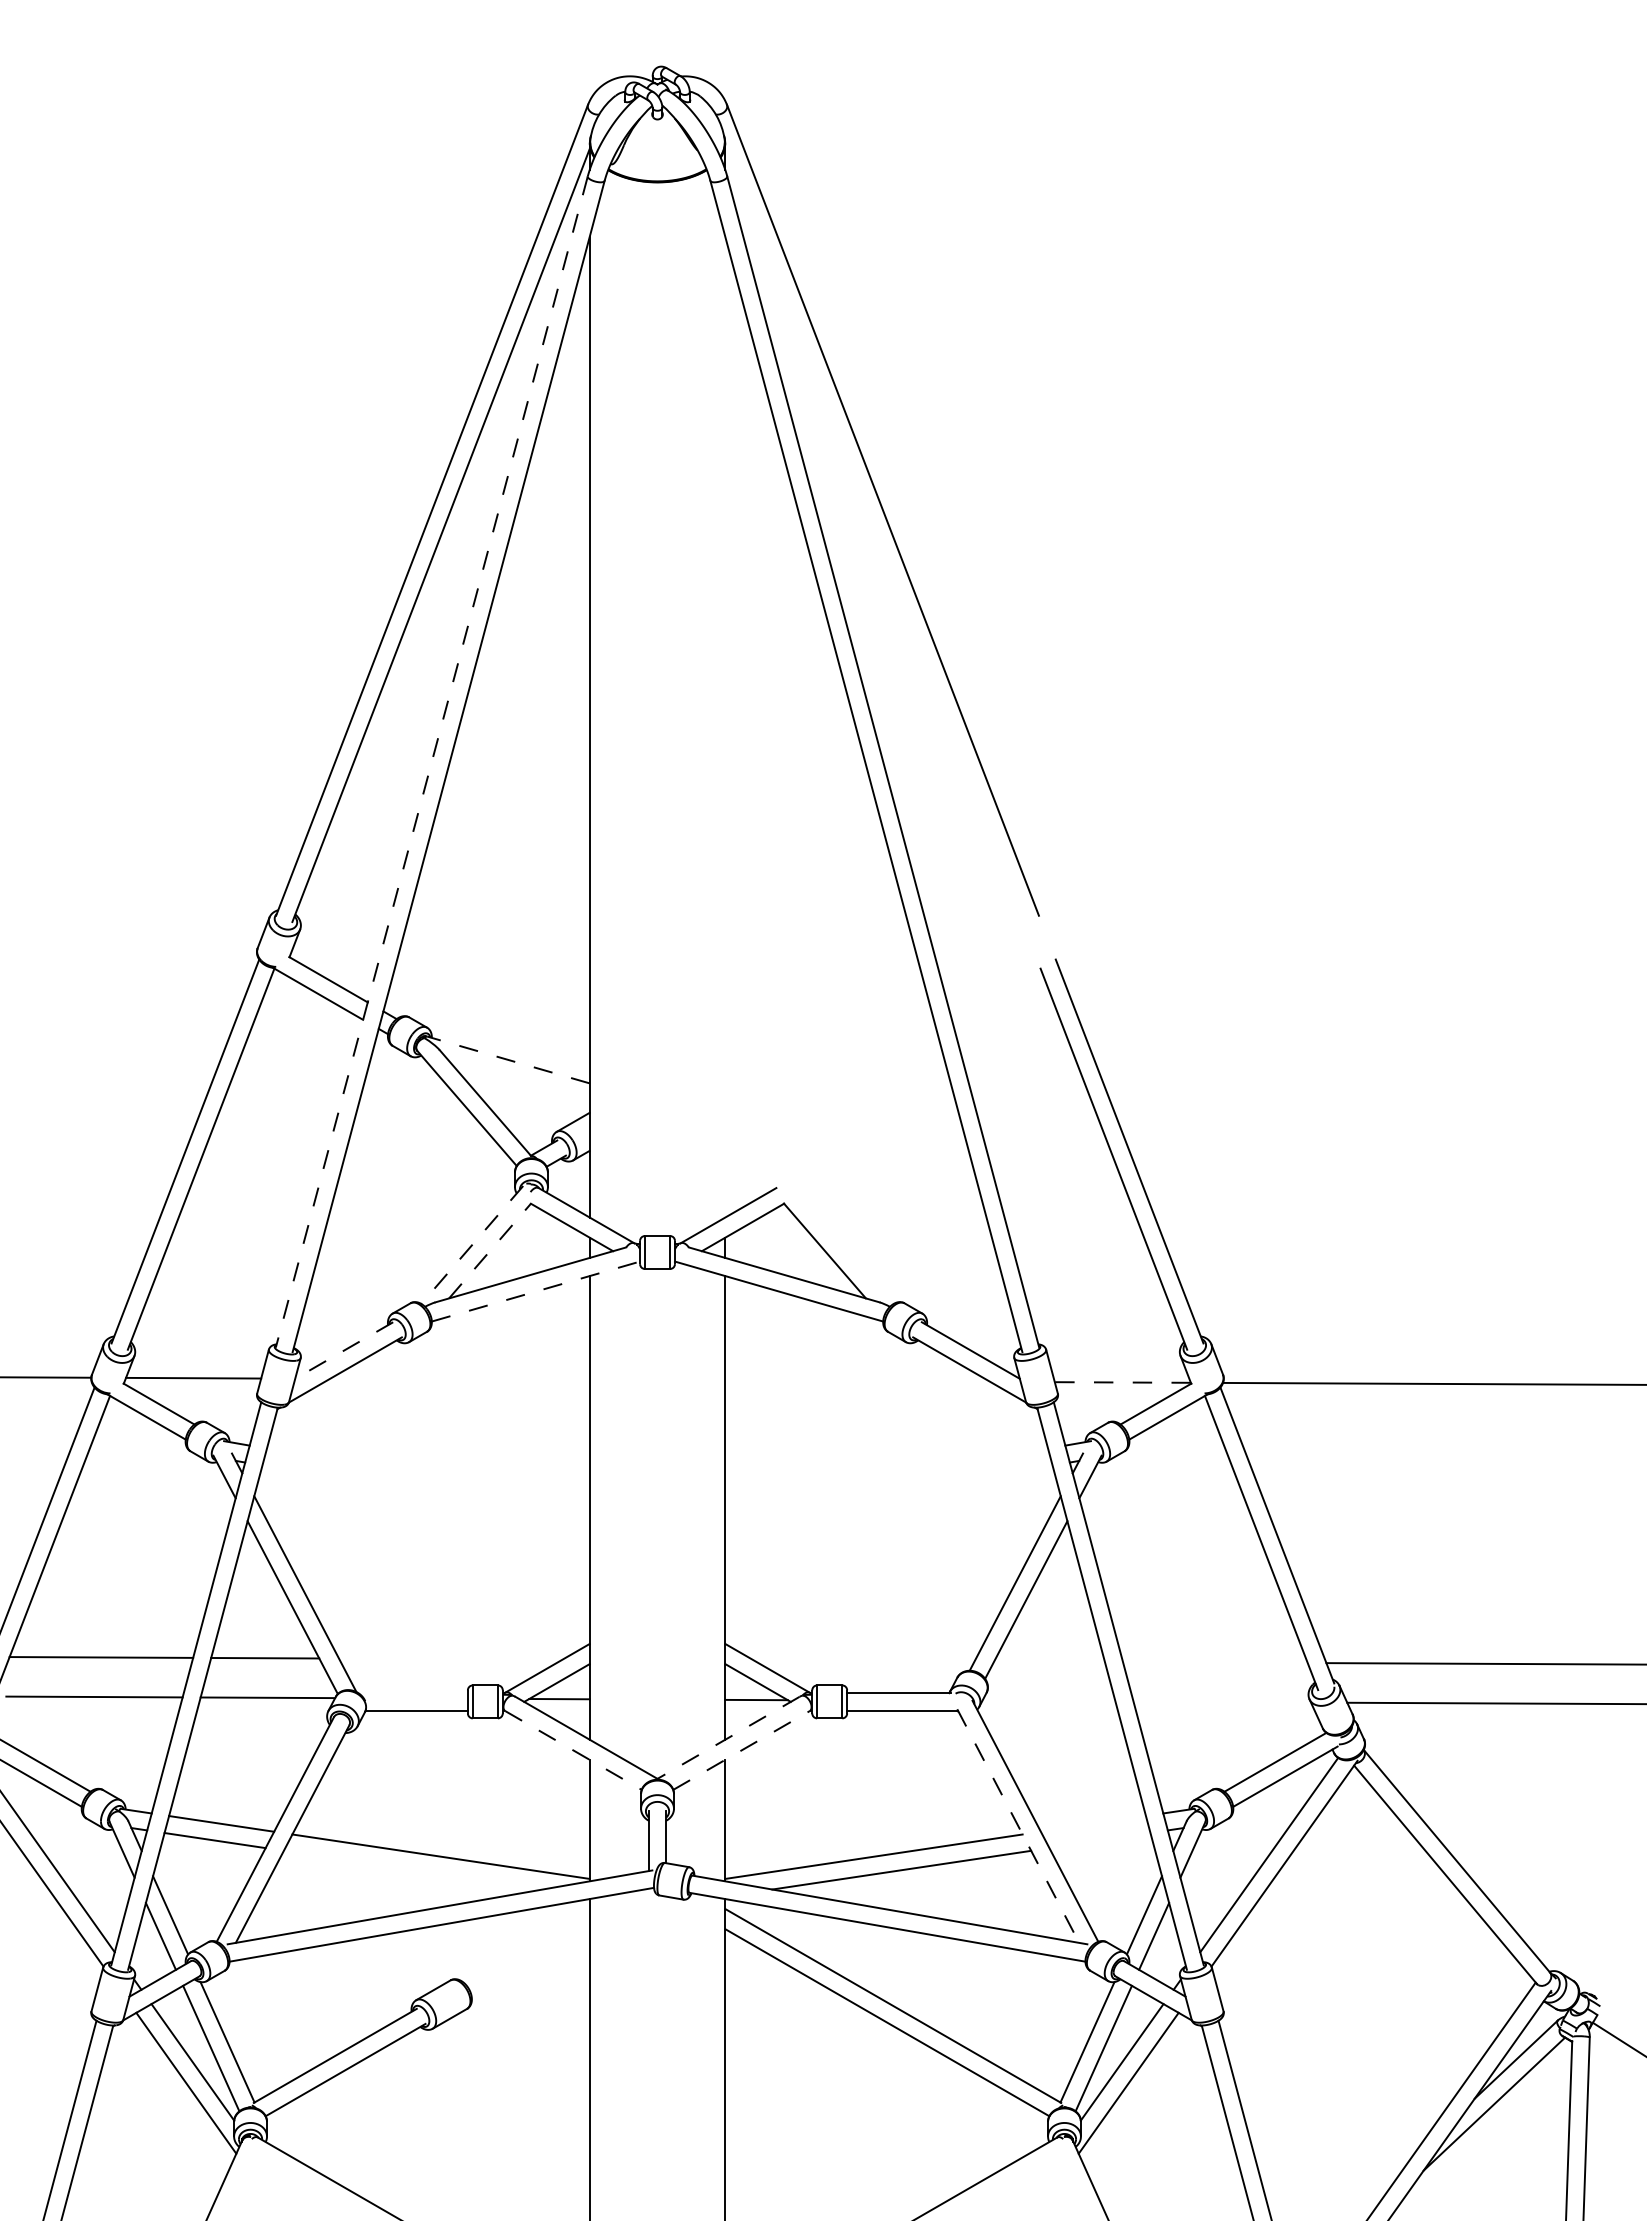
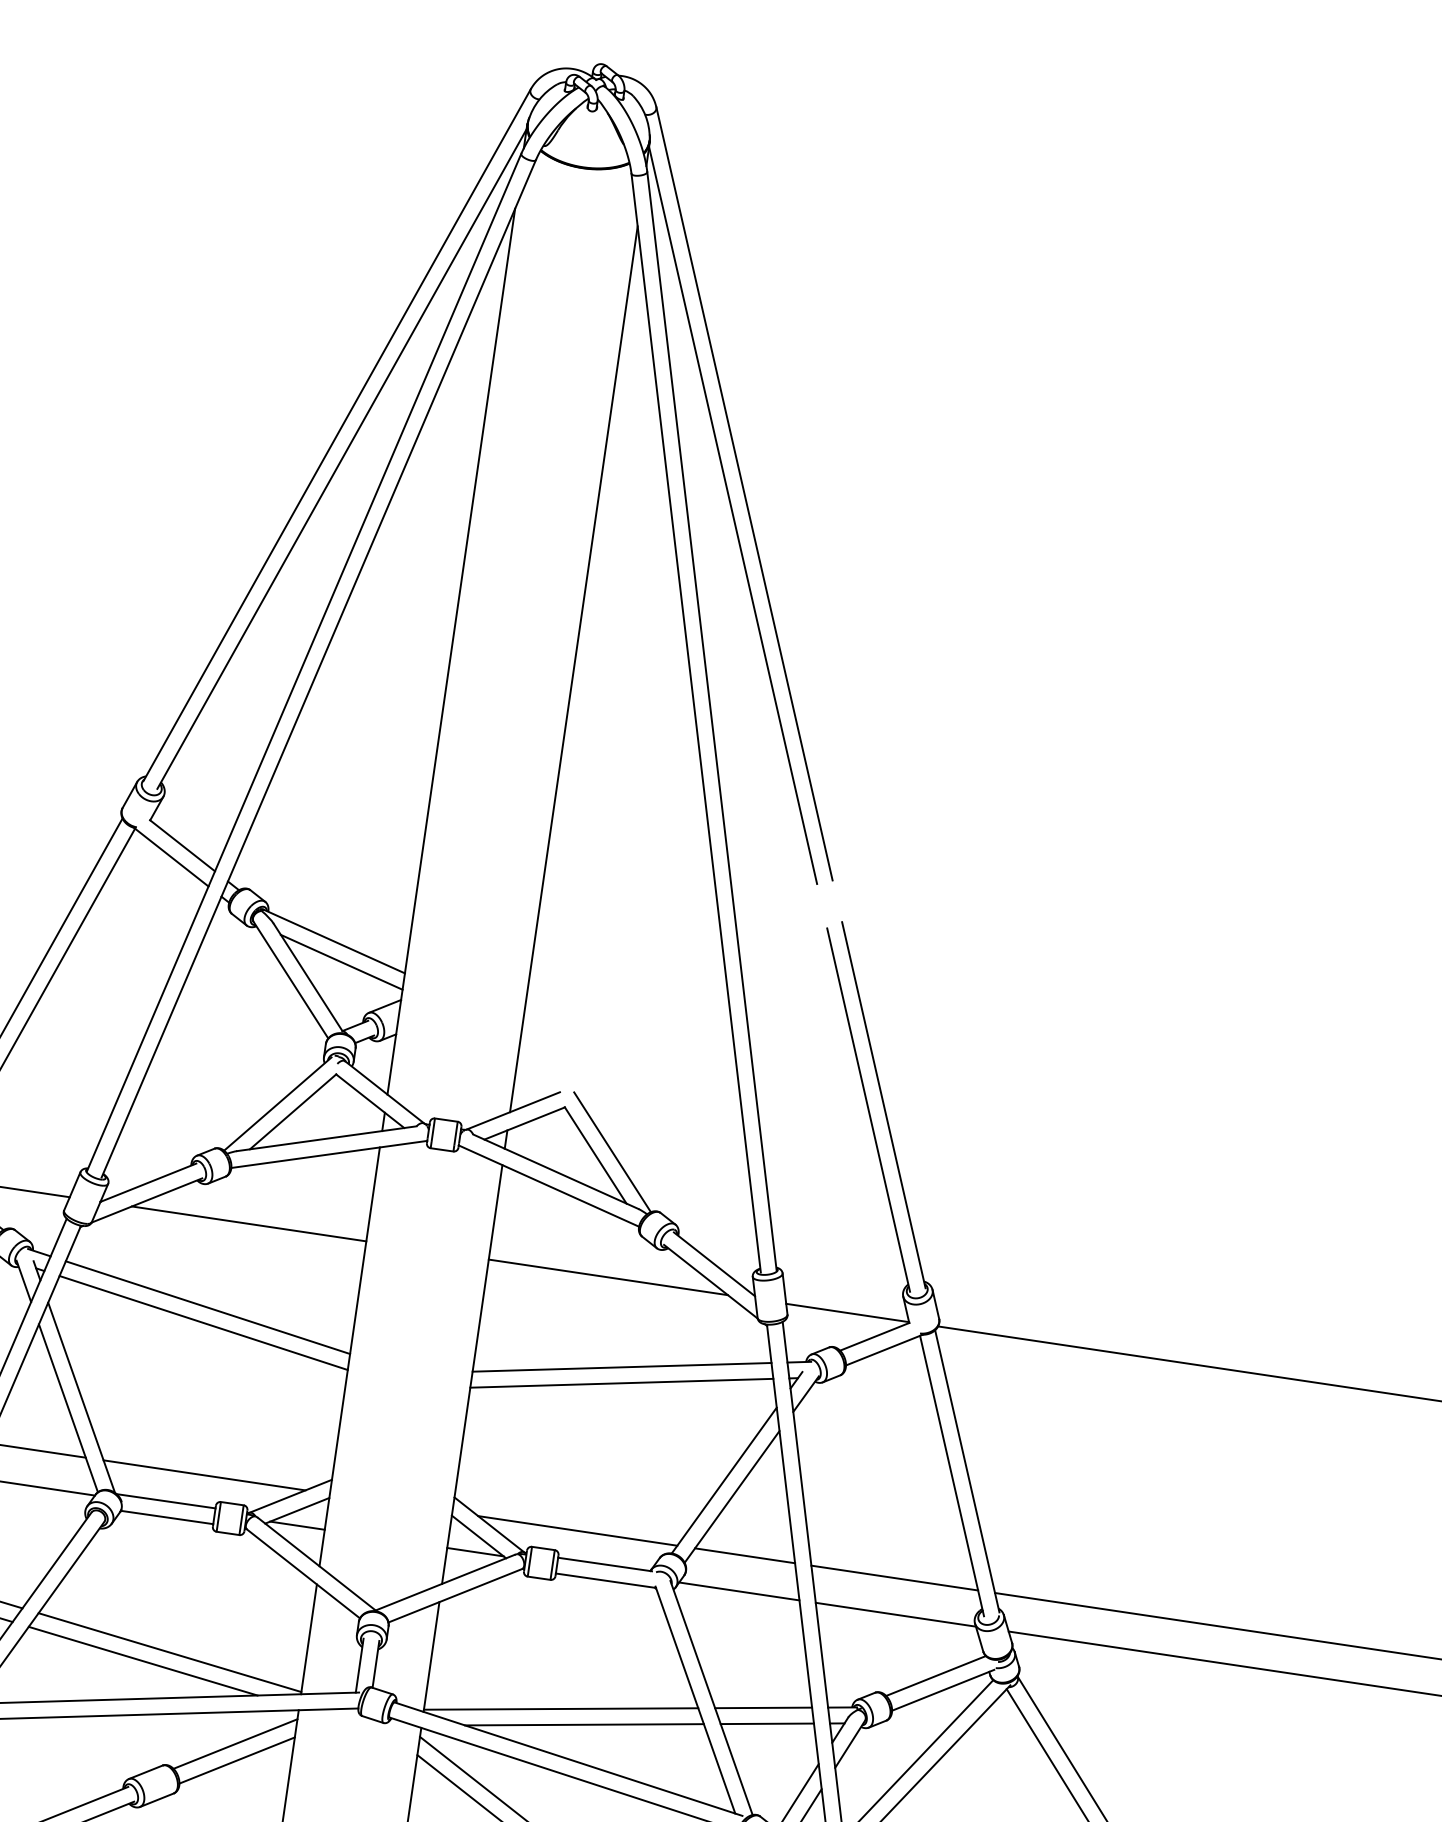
line: (873, 535) -> (732, 515), added
line: (725, 727) -> (573, 669), added
line: (431, 762) -> (303, 662), dashed -> solid
line: (508, 1059) -> (334, 941), dashed -> solid
line: (519, 1081) -> (341, 962), added
line: (472, 1244) -> (278, 1103), dashed -> solid
line: (842, 1244) -> (612, 1151), added
line: (490, 1250) -> (293, 1111), dashed -> solid
line: (536, 1291) -> (329, 1154), dashed -> solid
line: (344, 1350) -> (148, 1182), dashed -> solid
line: (459, 1379) -> (248, 1223), added
line: (857, 1380) -> (608, 1276), added
line: (1122, 1382) -> (847, 1312), dashed -> solid
line: (427, 1476) -> (207, 1307), added
line: (886, 1476) -> (621, 1367), added
line: (425, 1493) -> (203, 1322), added
line: (888, 1493) -> (621, 1382), added
line: (450, 1658) -> (204, 1474), added
line: (863, 1660) -> (577, 1530), added
line: (1049, 1661) -> (745, 1555), added
line: (1215, 1662) -> (894, 1577), added
line: (412, 1693) -> (165, 1501), added
line: (1048, 1701) -> (738, 1591), added
line: (1221, 1701) -> (895, 1614), added
line: (728, 1737) -> (445, 1582), dashed -> solid
line: (573, 1750) -> (303, 1573), dashed -> solid
line: (741, 1750) -> (455, 1595), dashed -> solid
line: (1092, 1823) -> (762, 1707), added
line: (1018, 1826) -> (695, 1700), dashed -> solid
line: (1099, 1840) -> (766, 1723), added
line: (412, 1869) -> (142, 1660), added
line: (526, 1945) -> (235, 1743), added
line: (530, 1963) -> (236, 1760), added

